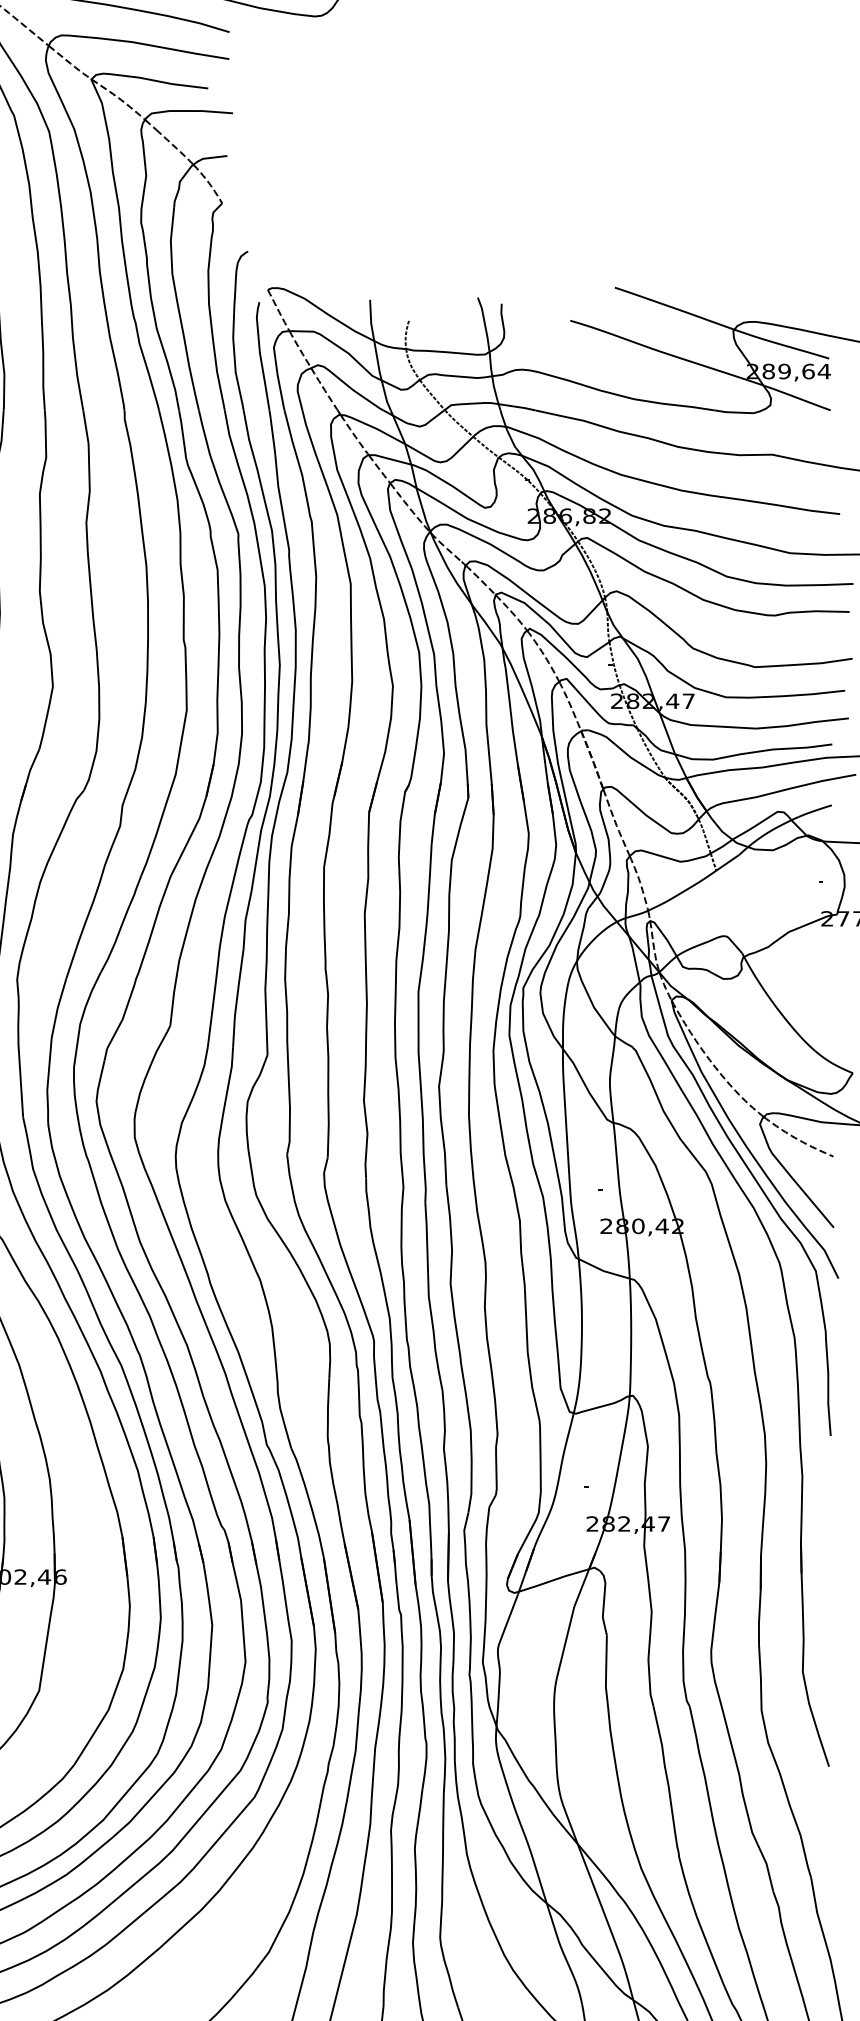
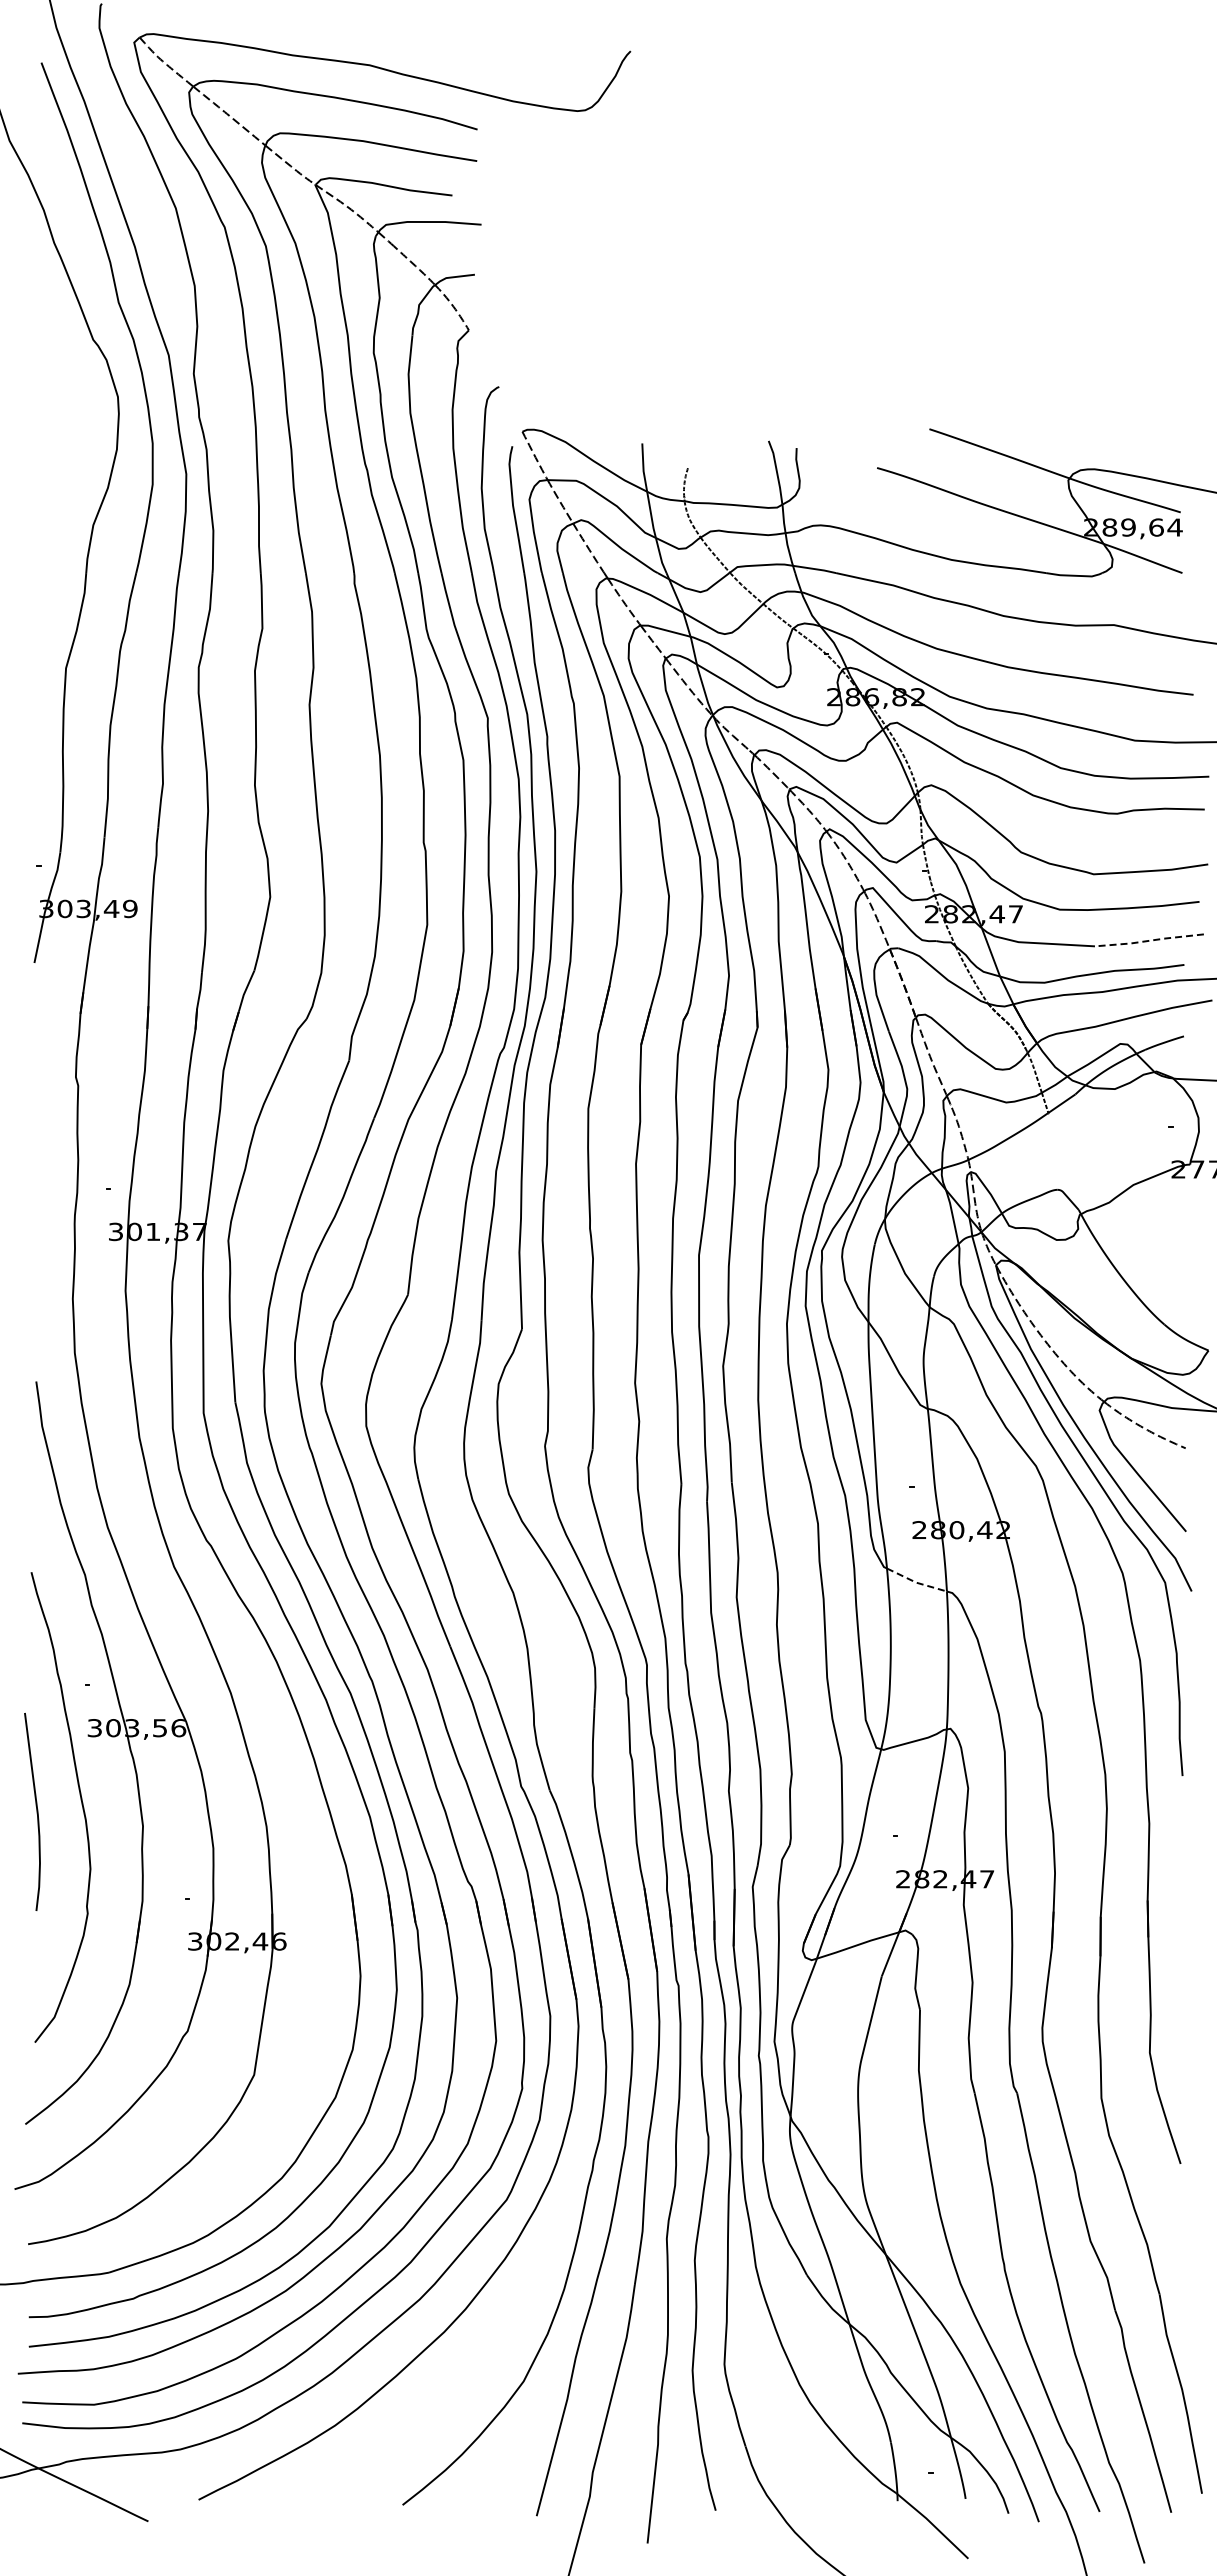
line: (802, 723) -> (1149, 940), solid -> dashed
line: (603, 1270) -> (916, 1582), solid -> dashed

